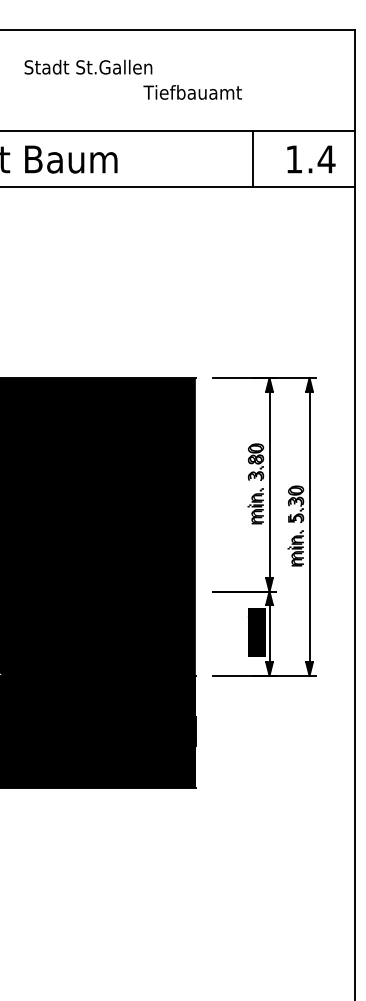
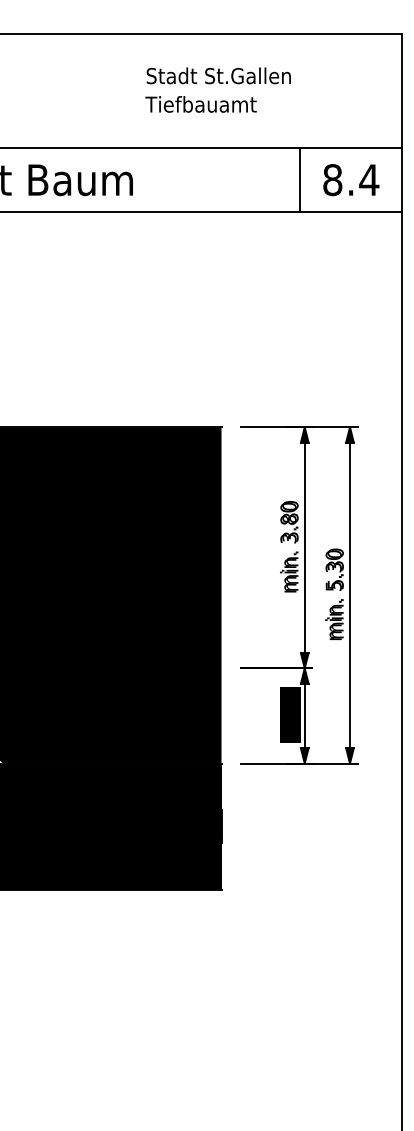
text: (88, 66) -> (218, 75), moved
text: (192, 92) -> (200, 104), moved
line: (253, 159) -> (300, 180), moved
text: (293, 159) -> (331, 180), 1.4 -> 8.4

